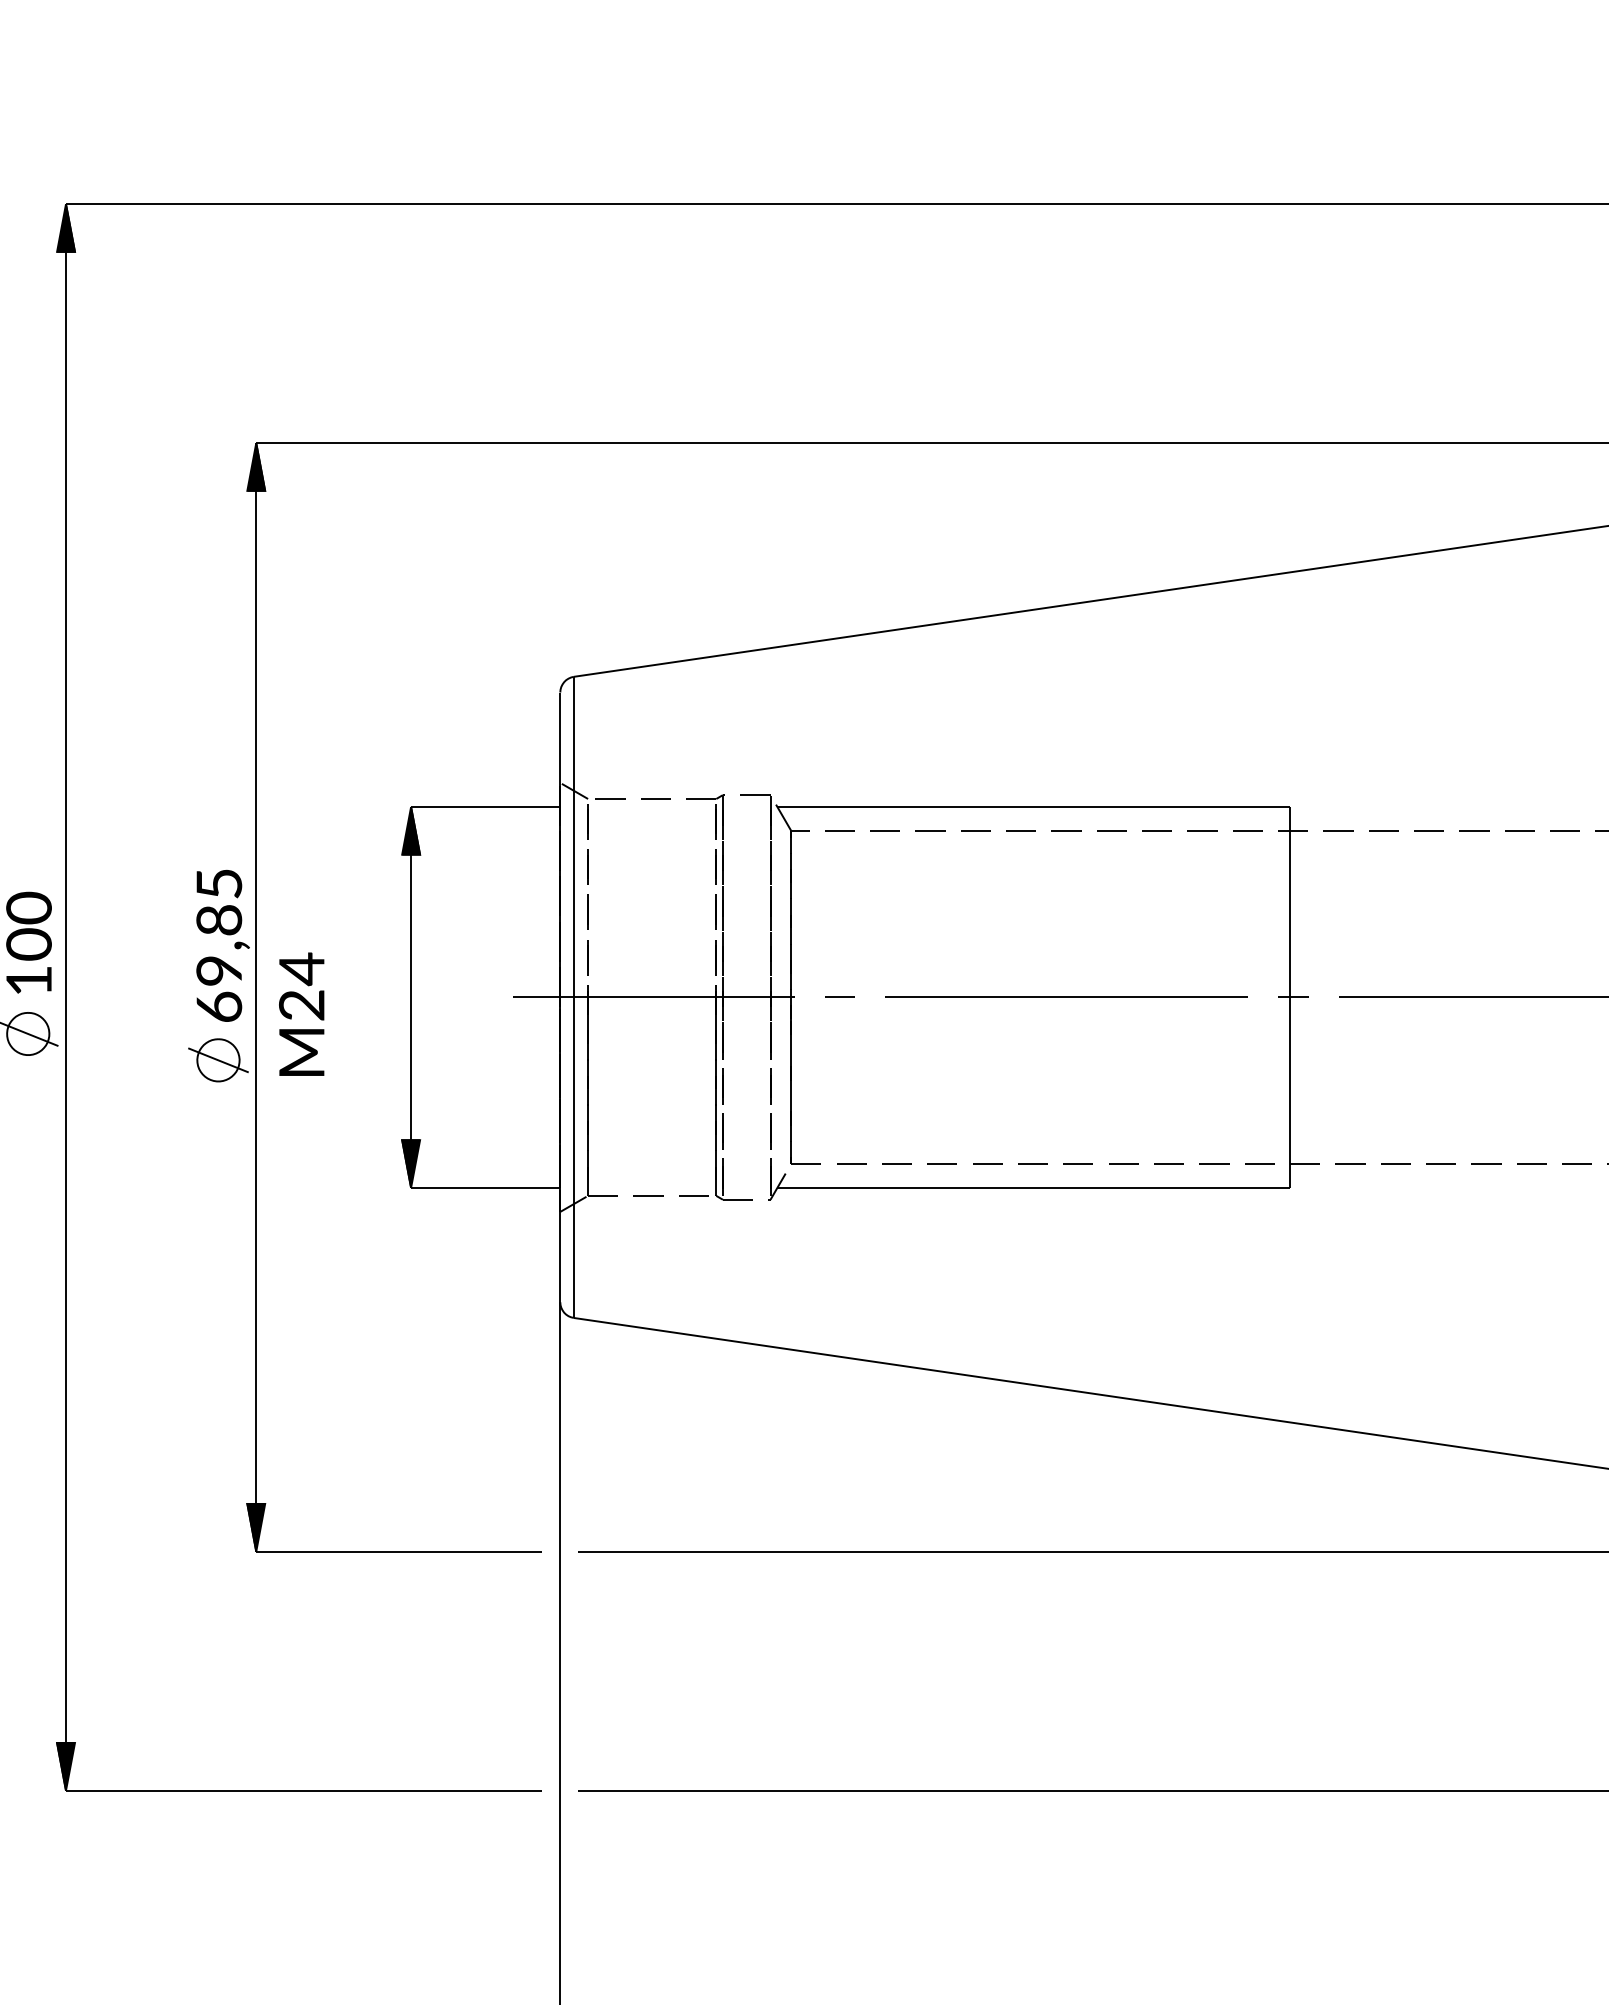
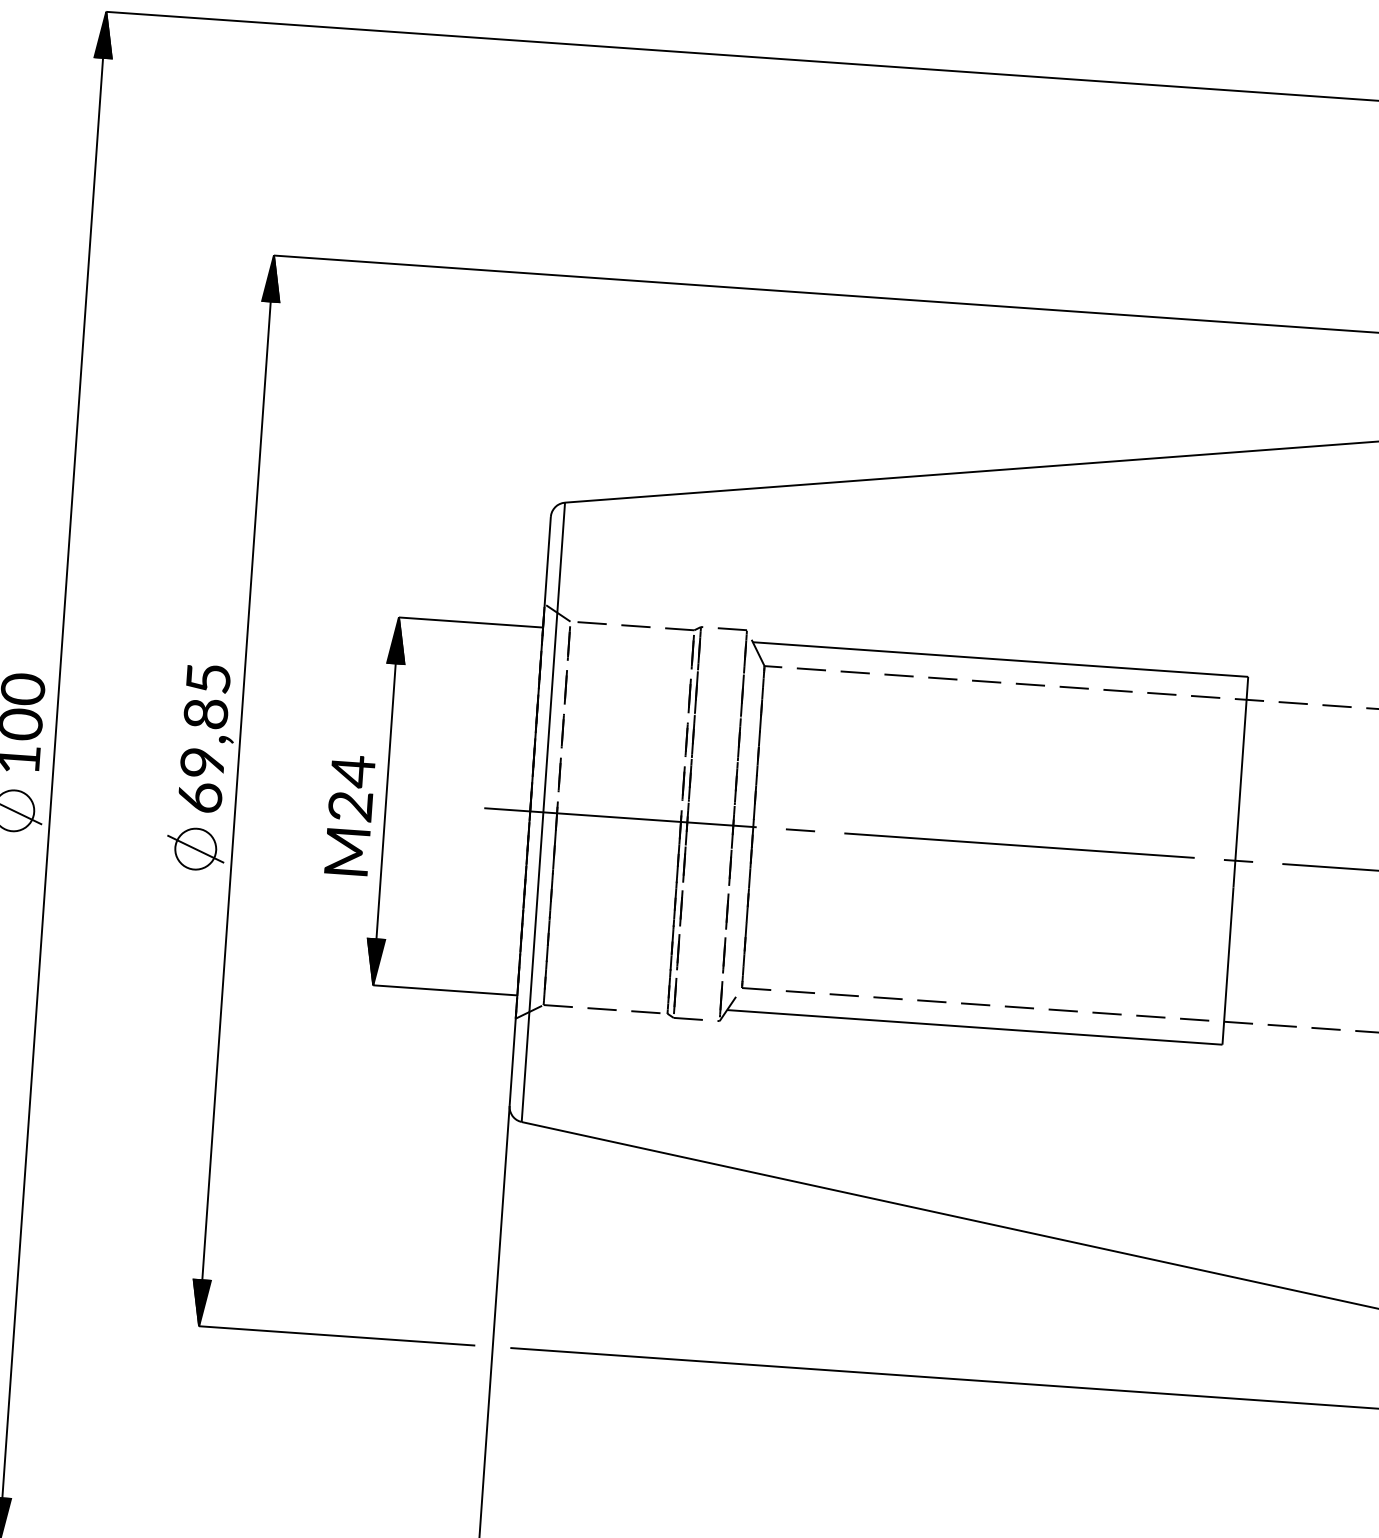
text: (301, 1013) -> (349, 814), moved

